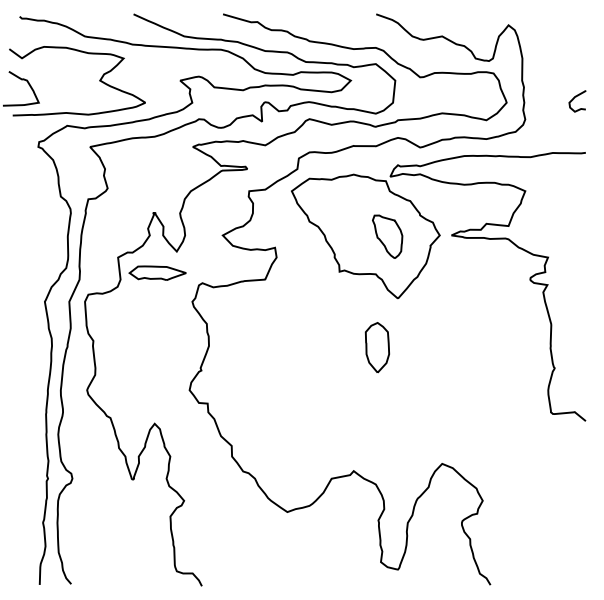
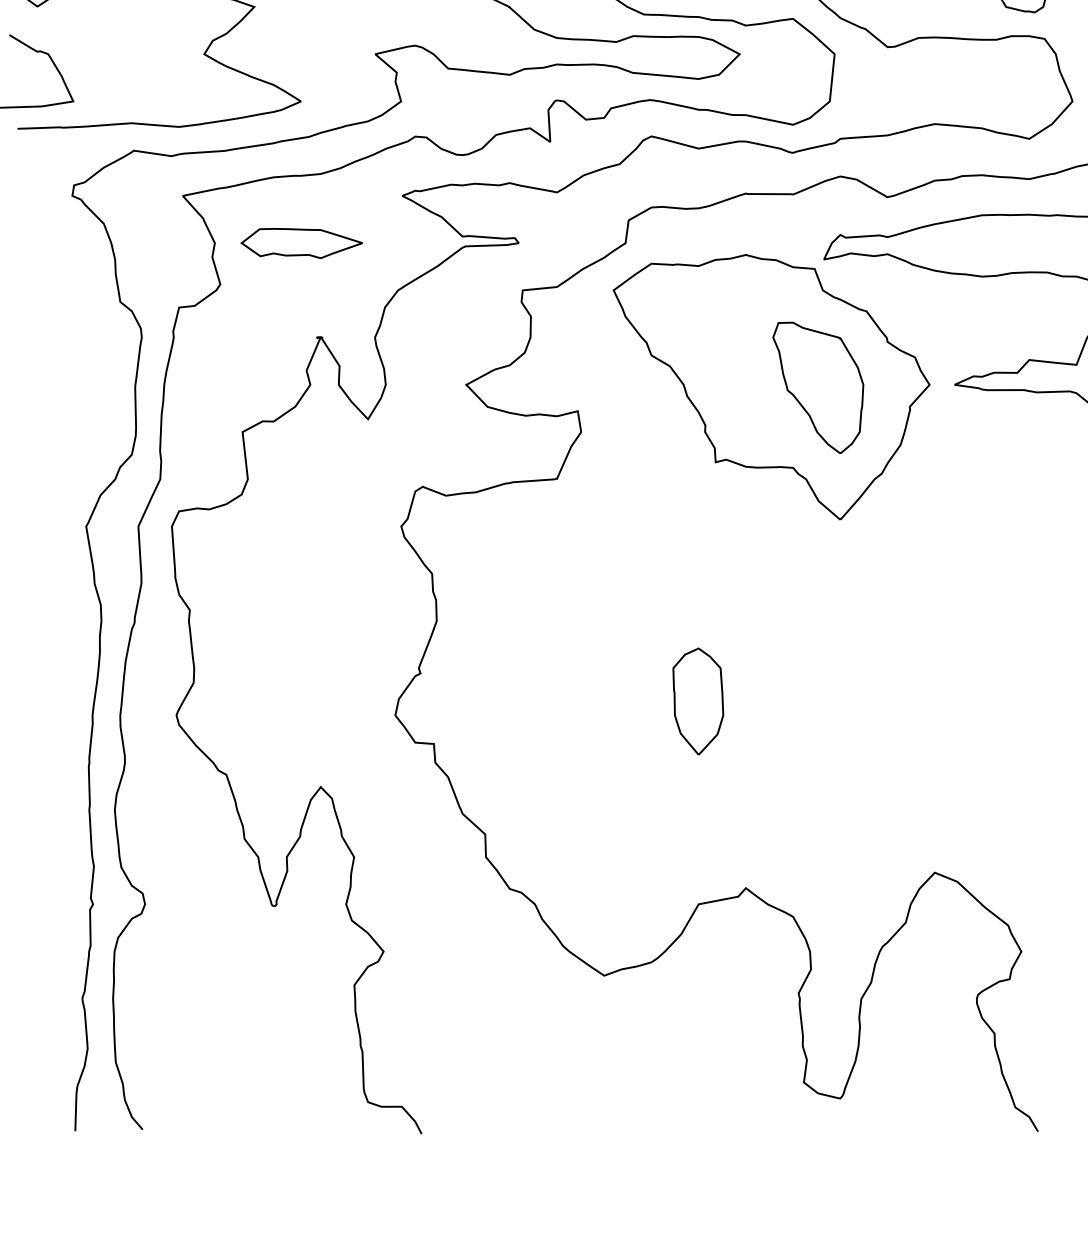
part: (387, 236) -> (817, 387), size x1.43
part: (157, 272) -> (301, 241), moved
part: (376, 347) -> (696, 701), moved

